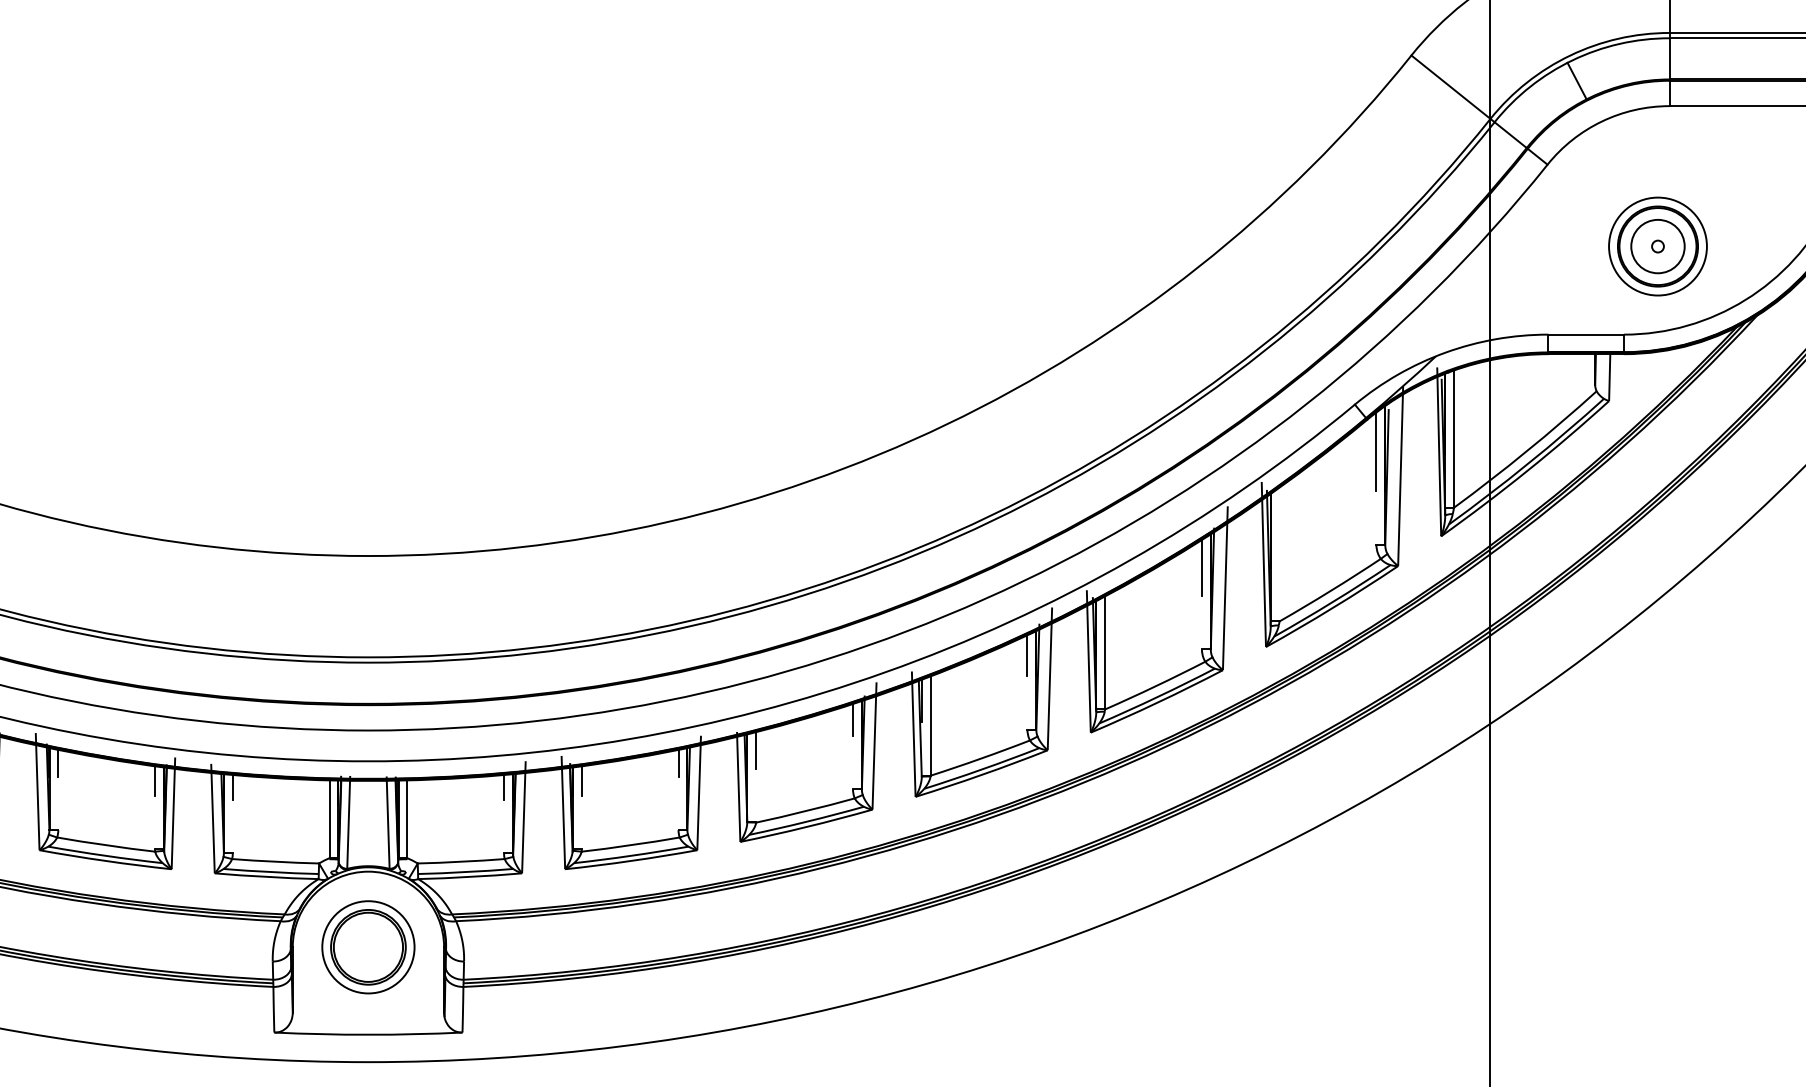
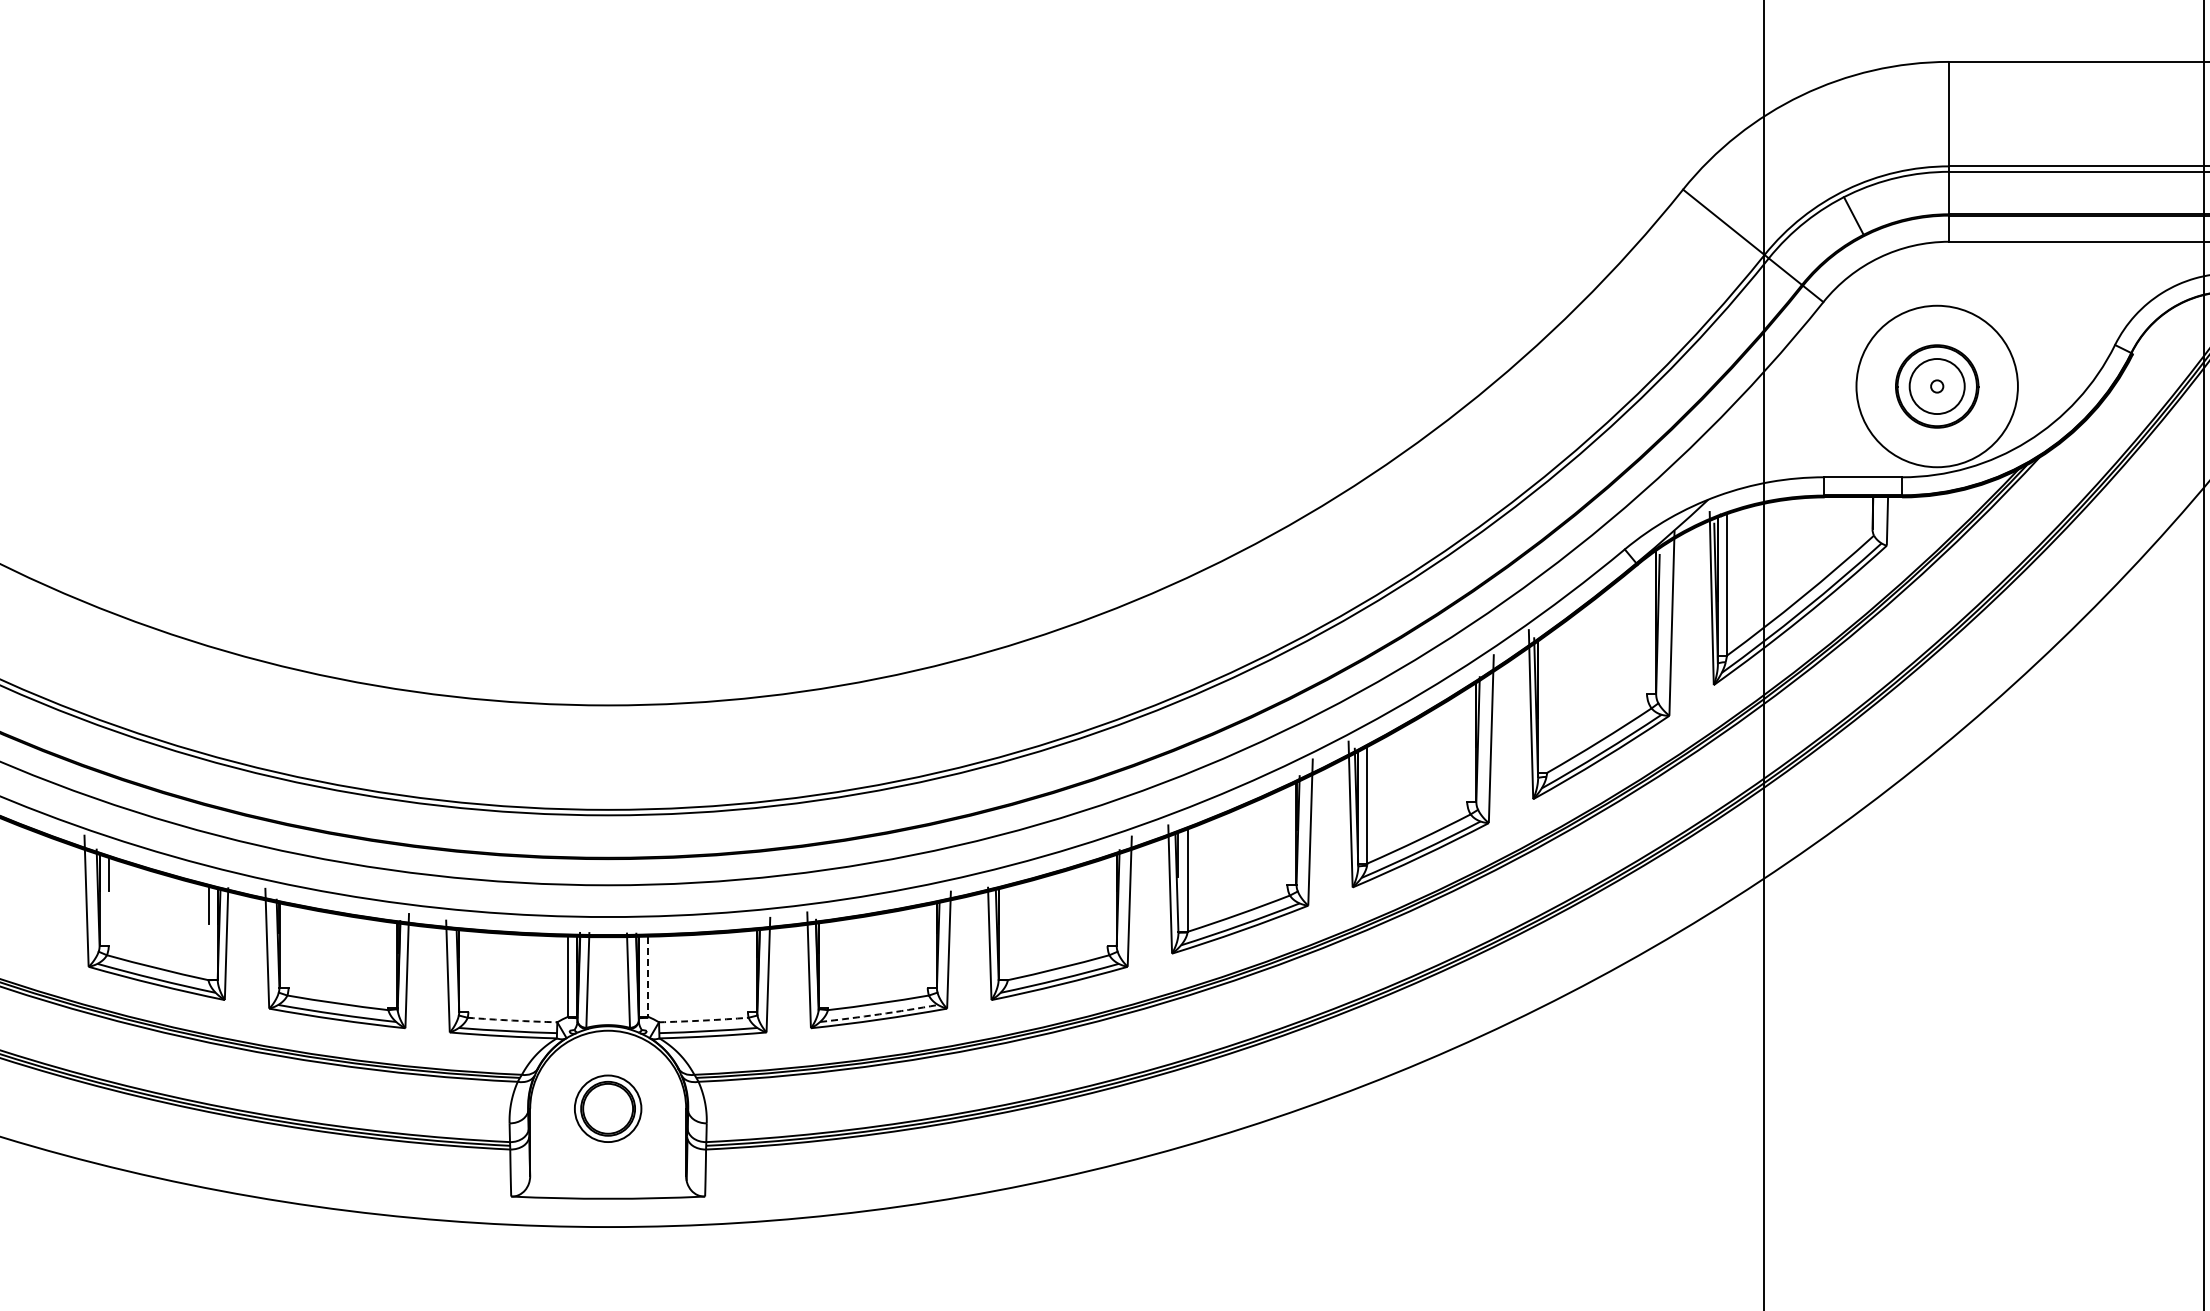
circle: (1657, 246) -> (1936, 386), size x1.6
line: (1376, 451) -> (1647, 597), removed
line: (1202, 567) -> (1467, 717), removed
line: (1027, 655) -> (1287, 807), removed
line: (852, 719) -> (1107, 873), removed
line: (755, 750) -> (1007, 905), removed
line: (58, 762) -> (288, 918), removed
line: (678, 762) -> (927, 918), removed
line: (155, 781) -> (388, 937), removed
line: (582, 781) -> (828, 937), removed
line: (232, 787) -> (468, 943), removed
line: (503, 787) -> (747, 943), removed
line: (407, 820) -> (648, 977), solid -> dashed
arc: (631, 855) -> (879, 1014), solid -> dashed
arc: (275, 861) -> (512, 1020), solid -> dashed
arc: (460, 861) -> (703, 1020), solid -> dashed
part: (367, 947) -> (607, 1108), size x0.7

